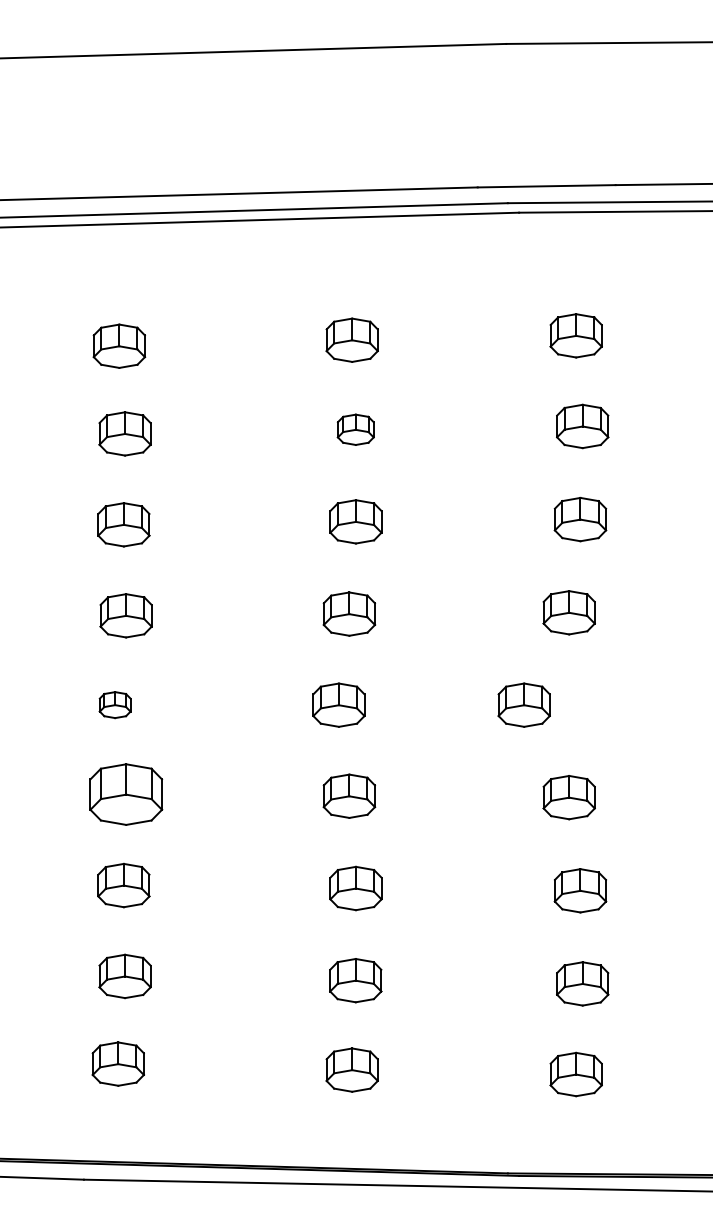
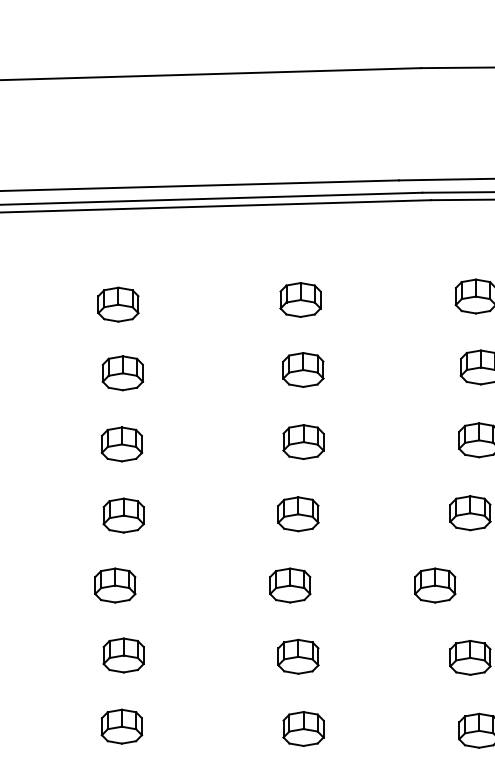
part: (355, 429) -> (303, 369), size x1.43
part: (114, 704) -> (114, 585), size x1.67
part: (125, 794) -> (123, 655), size x0.71

